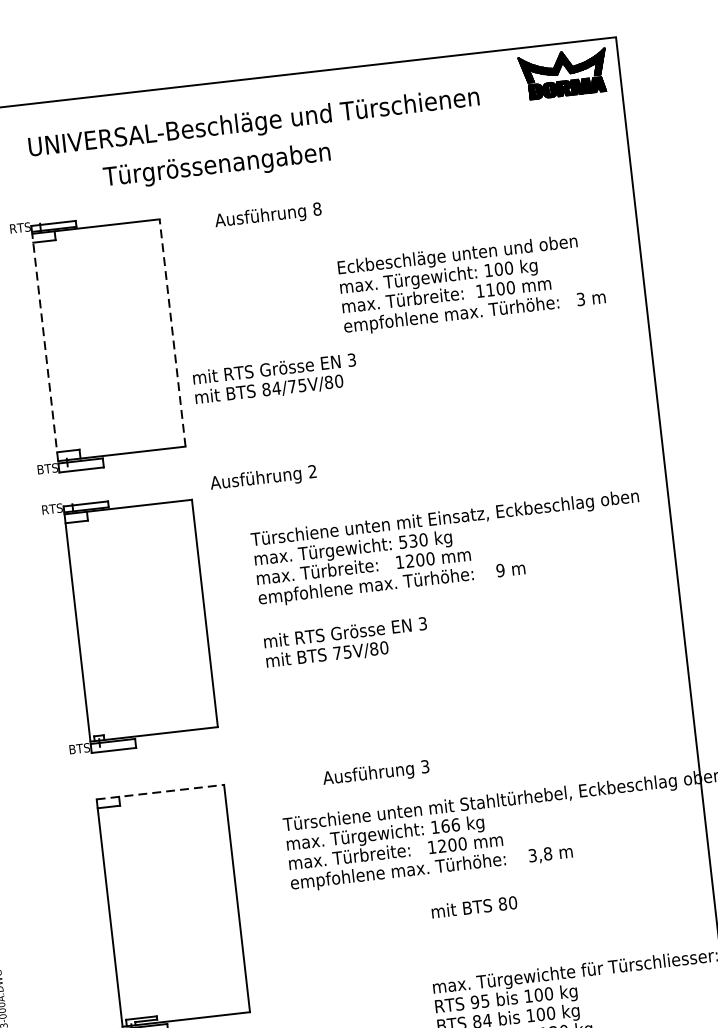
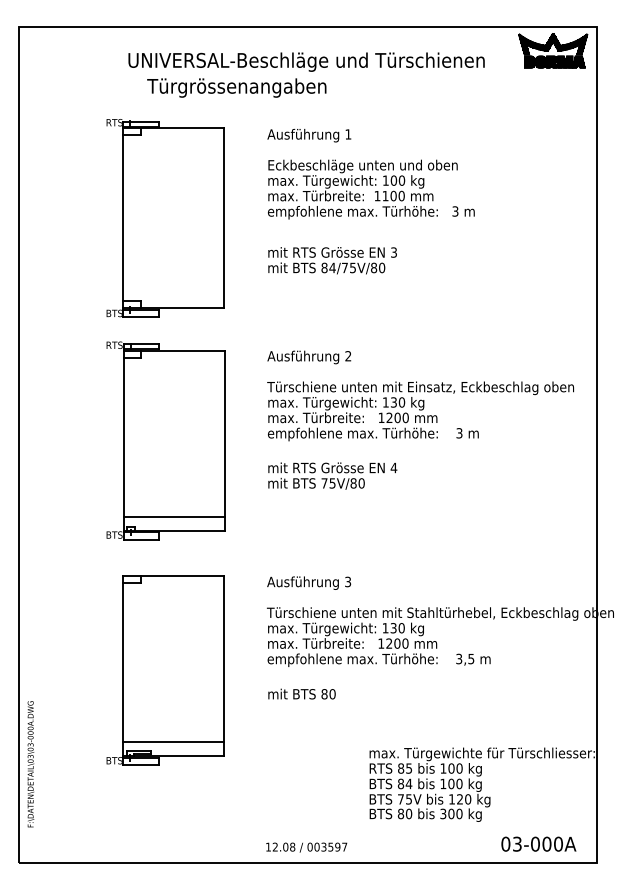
text: (216, 165) -> (236, 87), moved
text: (317, 209) -> (348, 134), 8 -> 1
text: (471, 283) -> (371, 189), moved
line: (172, 331) -> (224, 217), dashed -> solid
line: (45, 346) -> (123, 217), dashed -> solid
text: (275, 378) -> (332, 260), moved
text: (263, 478) -> (309, 357), moved
text: (402, 542) -> (385, 402), 530 -> 130
text: (500, 570) -> (459, 433), 9 -> 3
text: (422, 623) -> (393, 467), 3 -> 4
line: (151, 716) -> (173, 516), added
text: (376, 772) -> (309, 582), moved
line: (161, 792) -> (174, 576), dashed -> solid
text: (450, 825) -> (397, 628), 166 -> 130
text: (548, 853) -> (471, 658), 3,8 -> 3,5
text: (473, 906) -> (301, 693), moved
line: (183, 1002) -> (173, 742), added
text: (475, 1002) -> (401, 768), 95 -> 85

